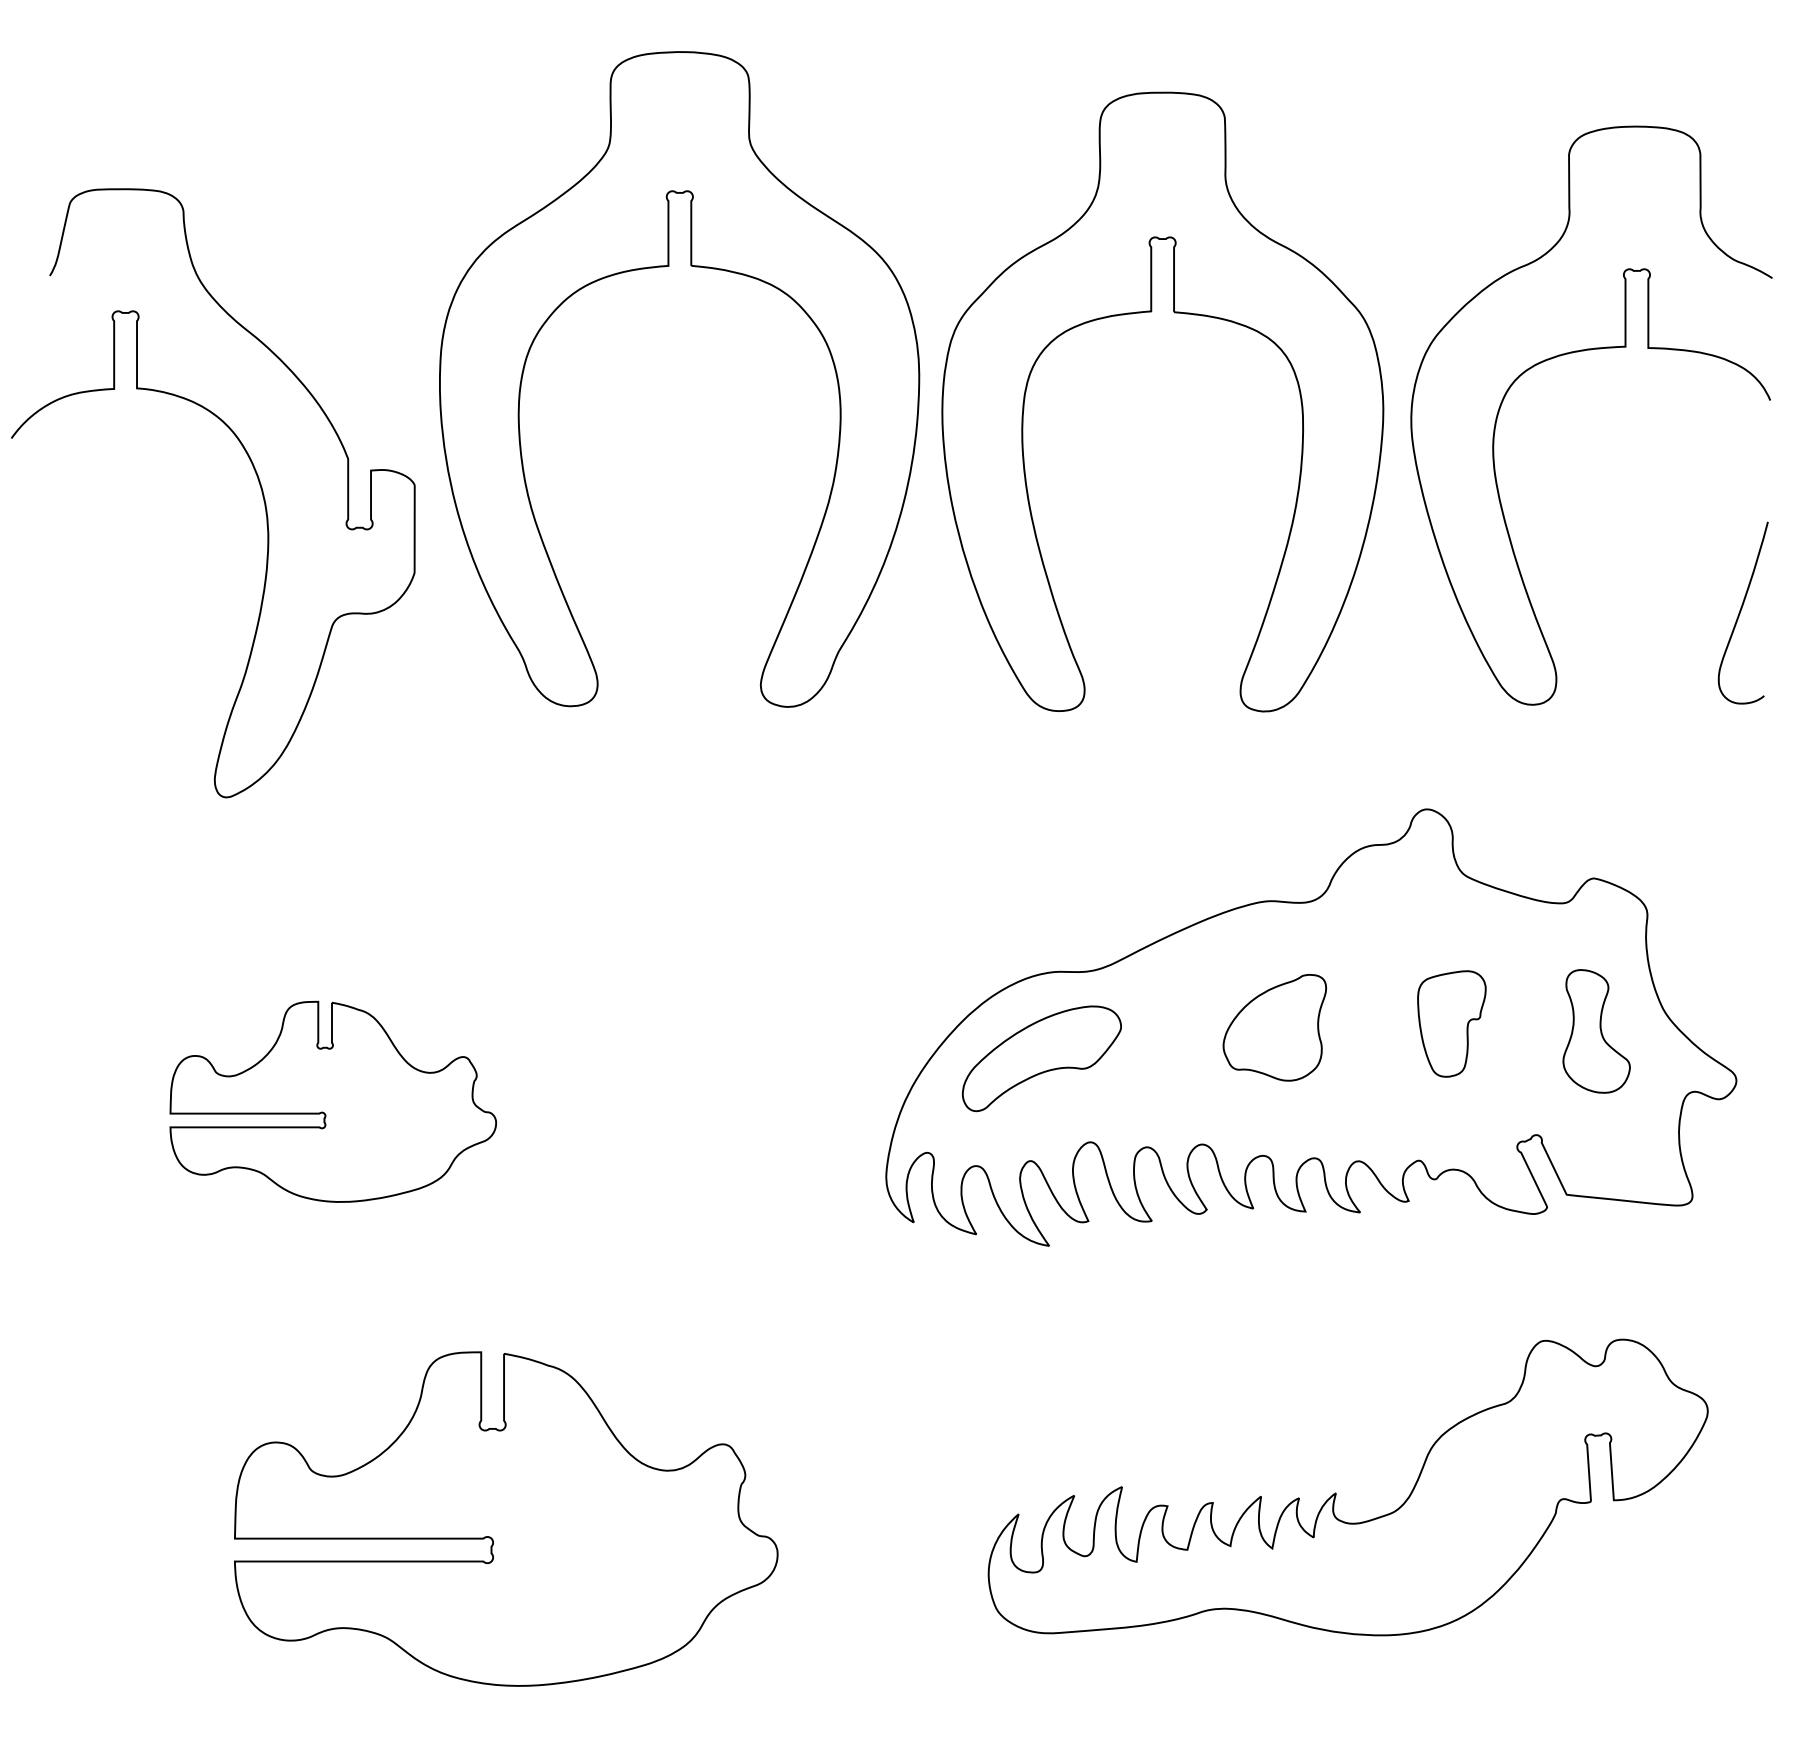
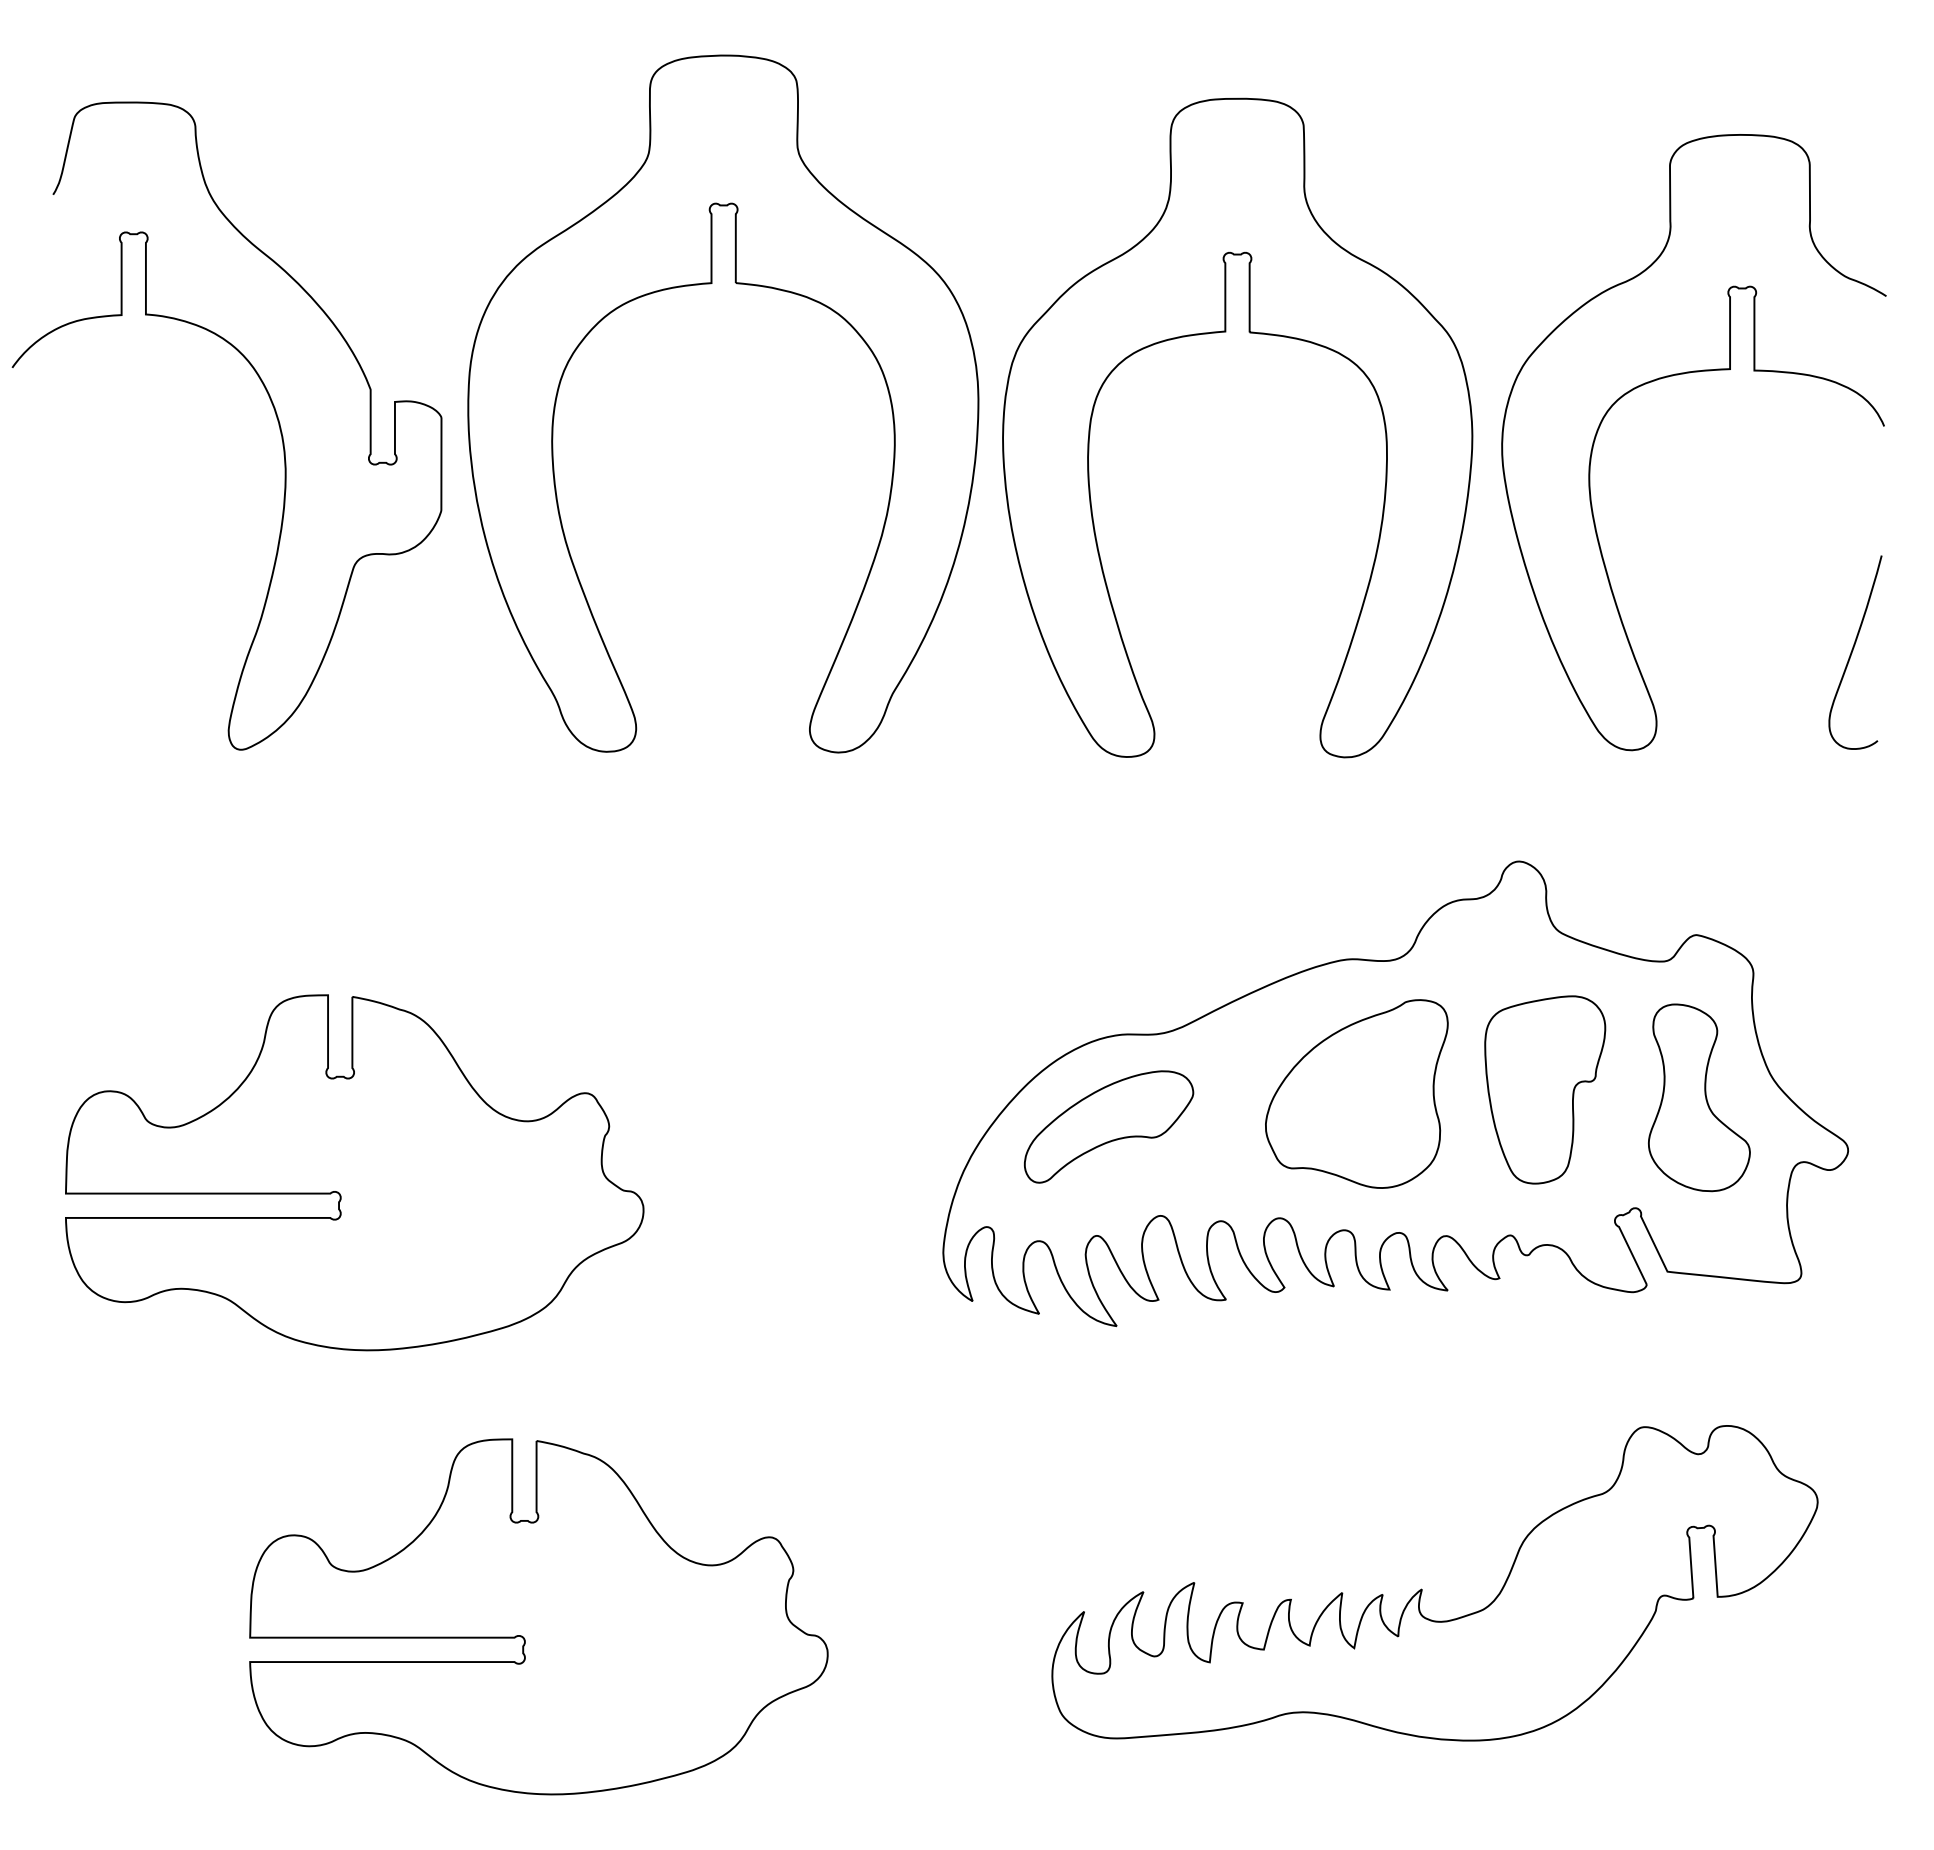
curve: (257, 480) -> (274, 412), moved
part: (1452, 1023) -> (1545, 1089), size x1.67
part: (1274, 1027) -> (1356, 1093), size x1.67
part: (1596, 1031) -> (1699, 1097), size x1.43
part: (332, 1101) -> (354, 1172), size x1.67

